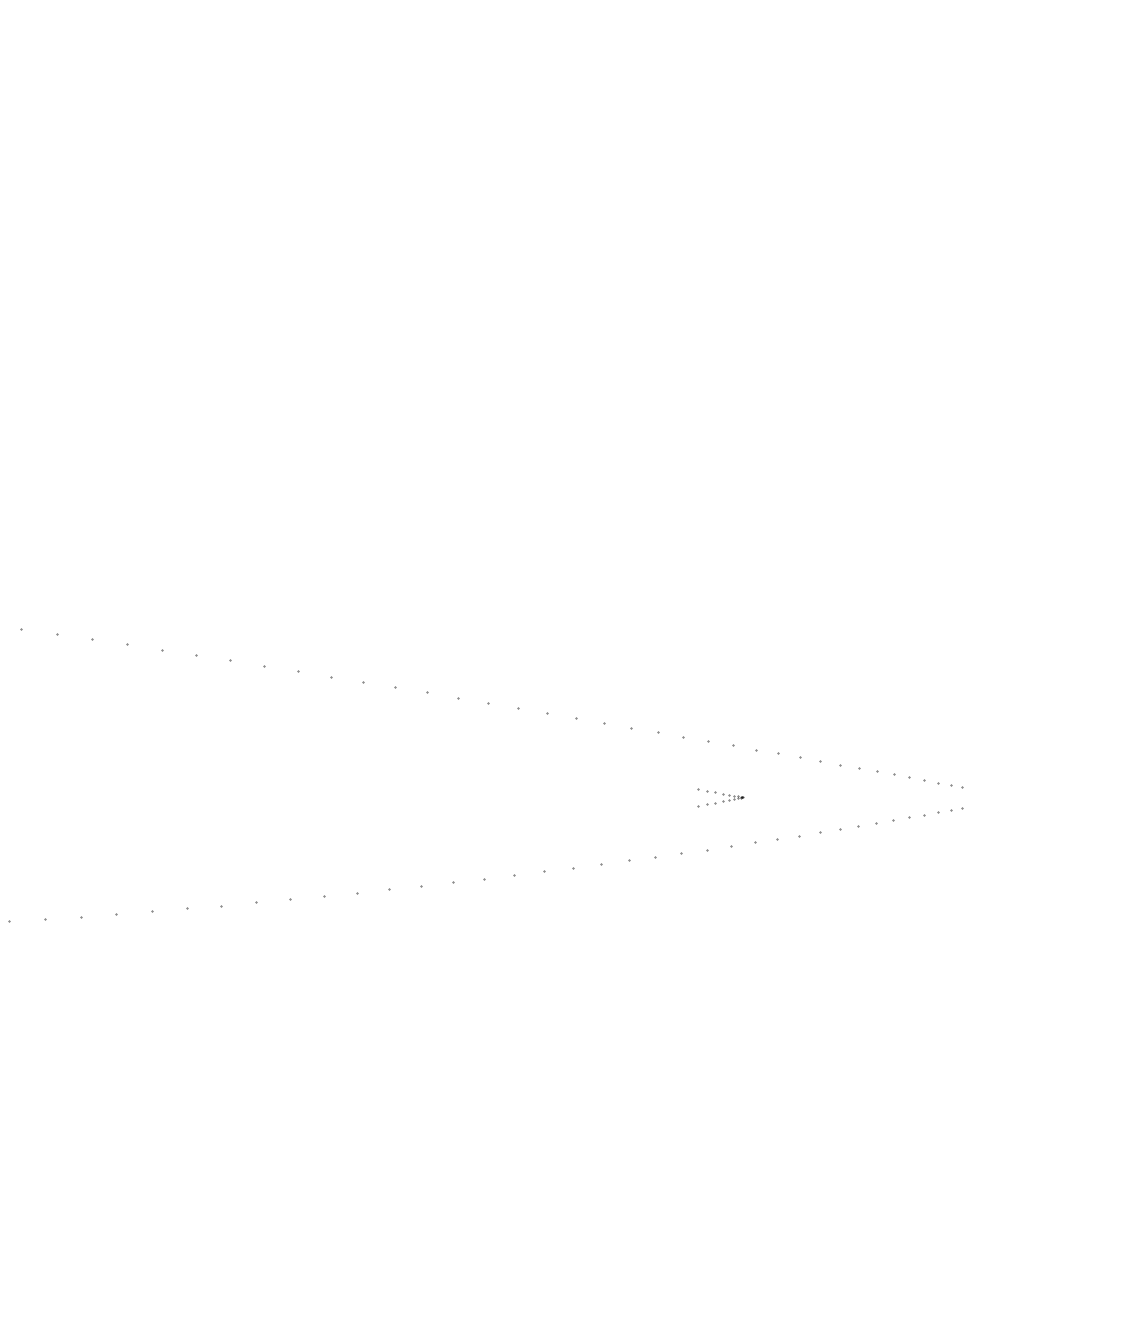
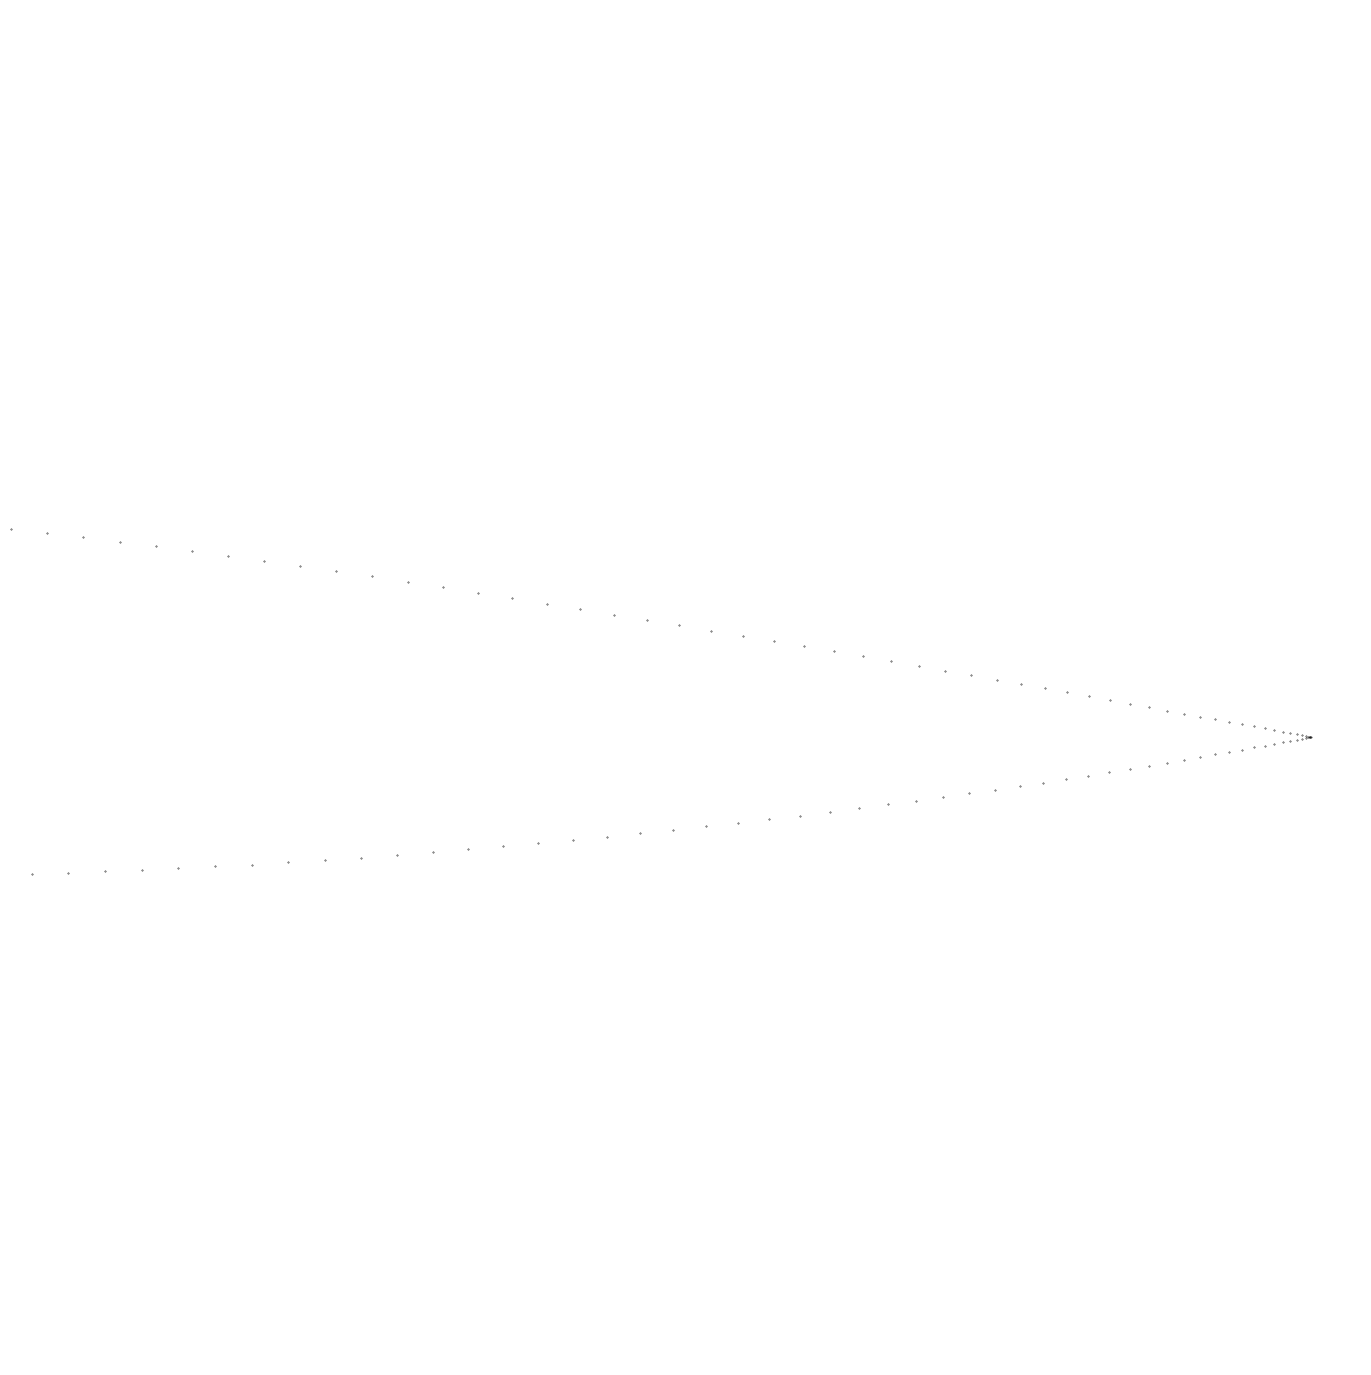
part: (720, 797) -> (1288, 737), moved

